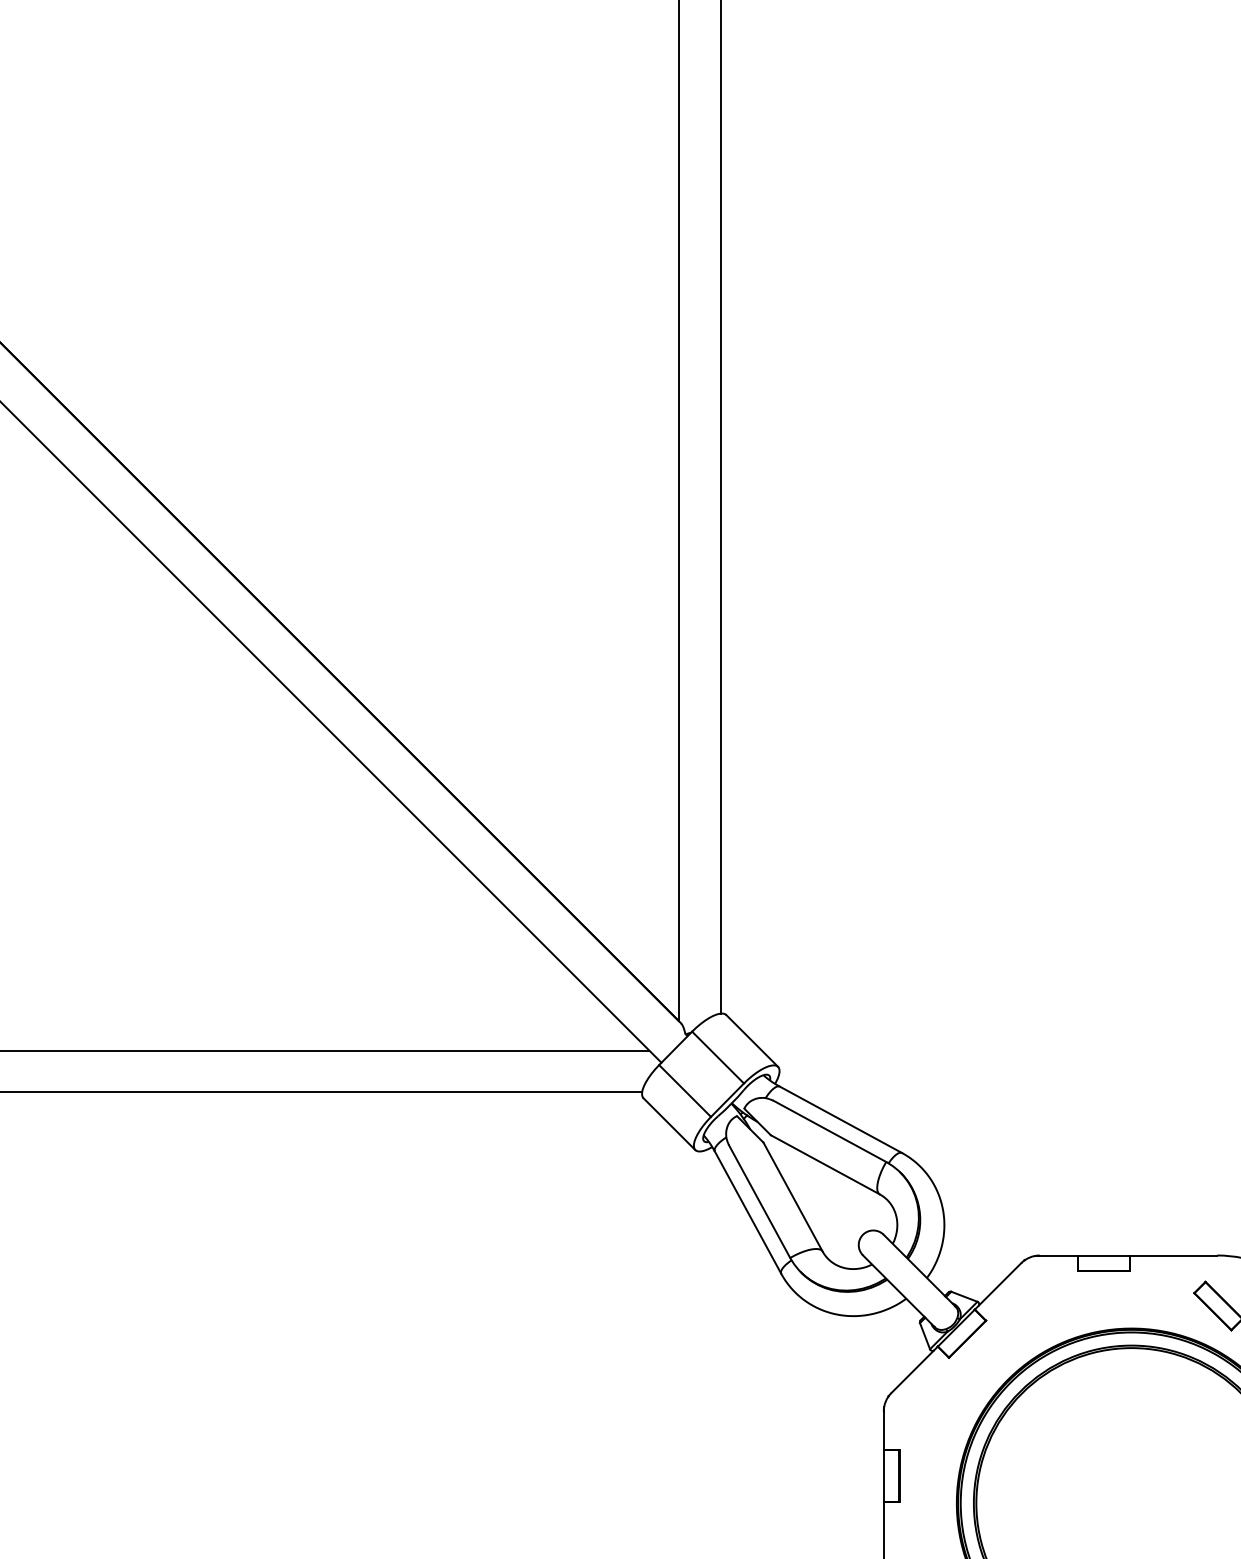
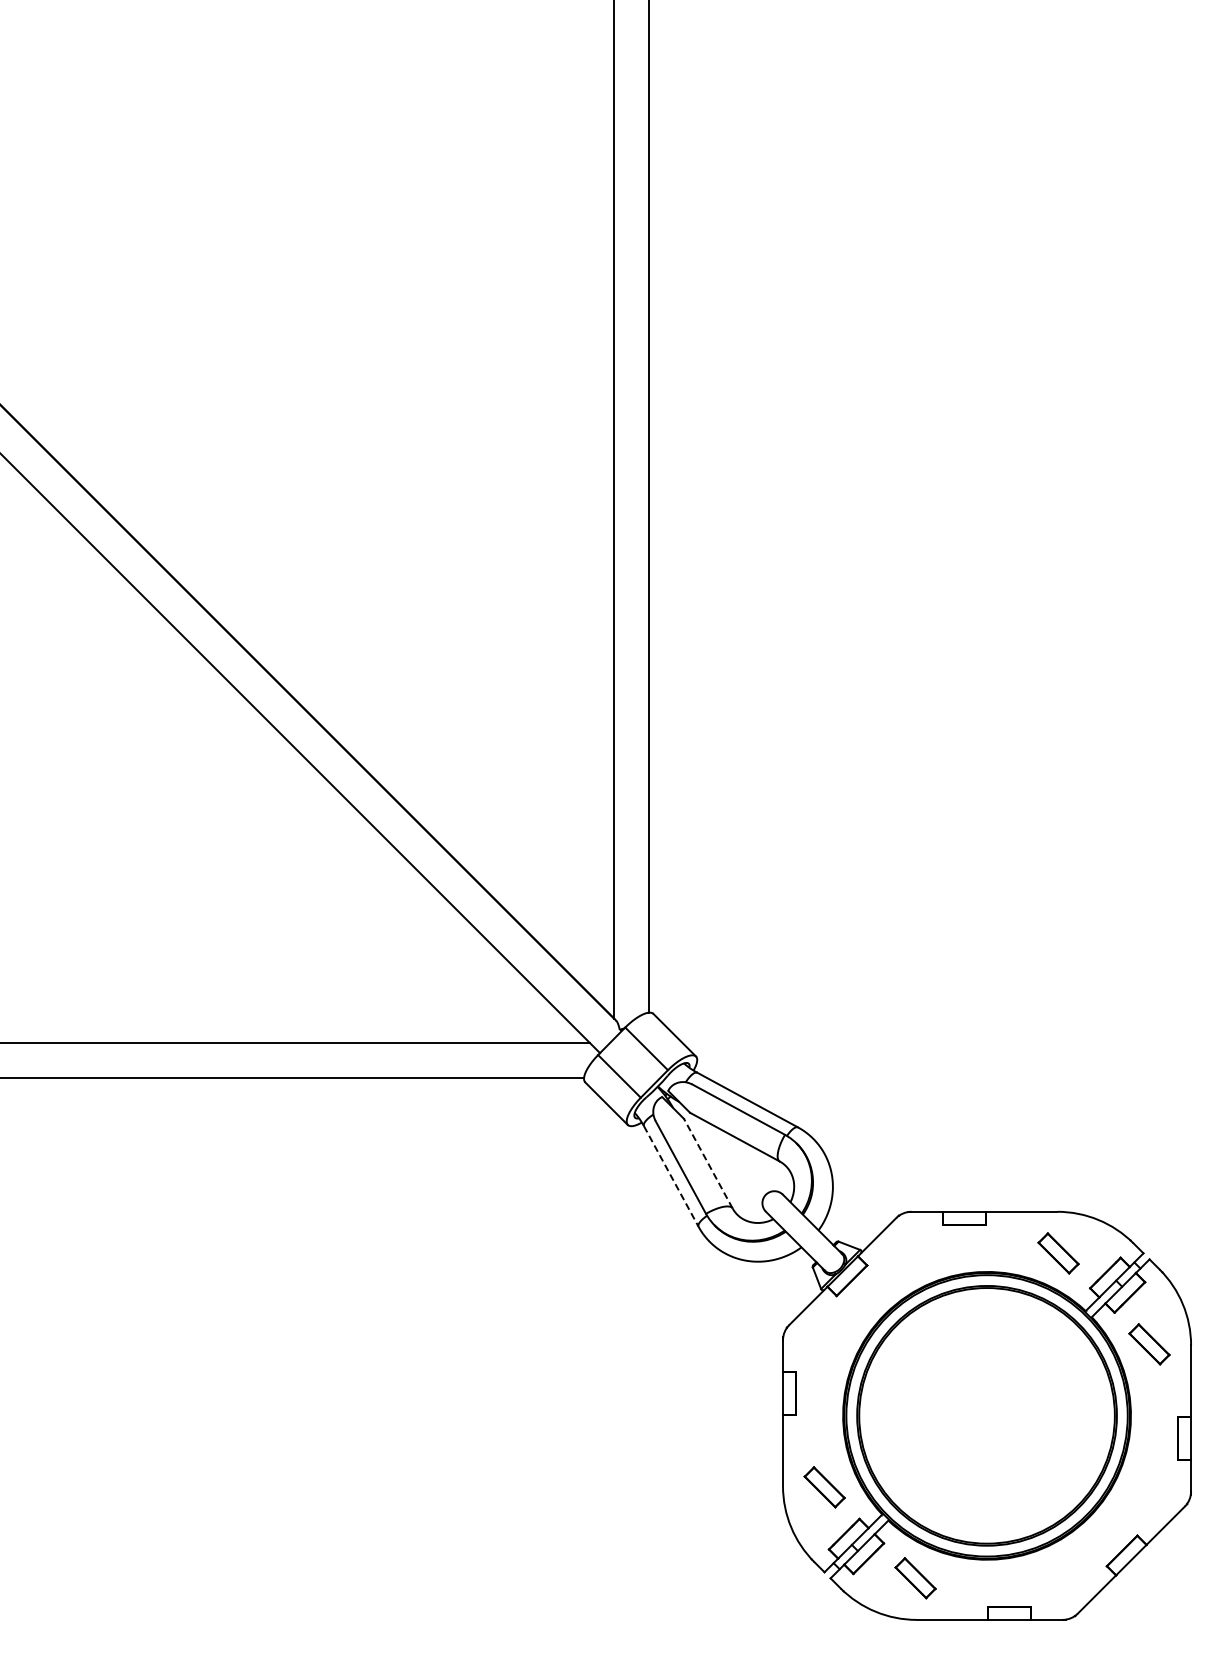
line: (793, 1196) -> (708, 1163), solid -> dashed
line: (748, 1212) -> (671, 1176), solid -> dashed

